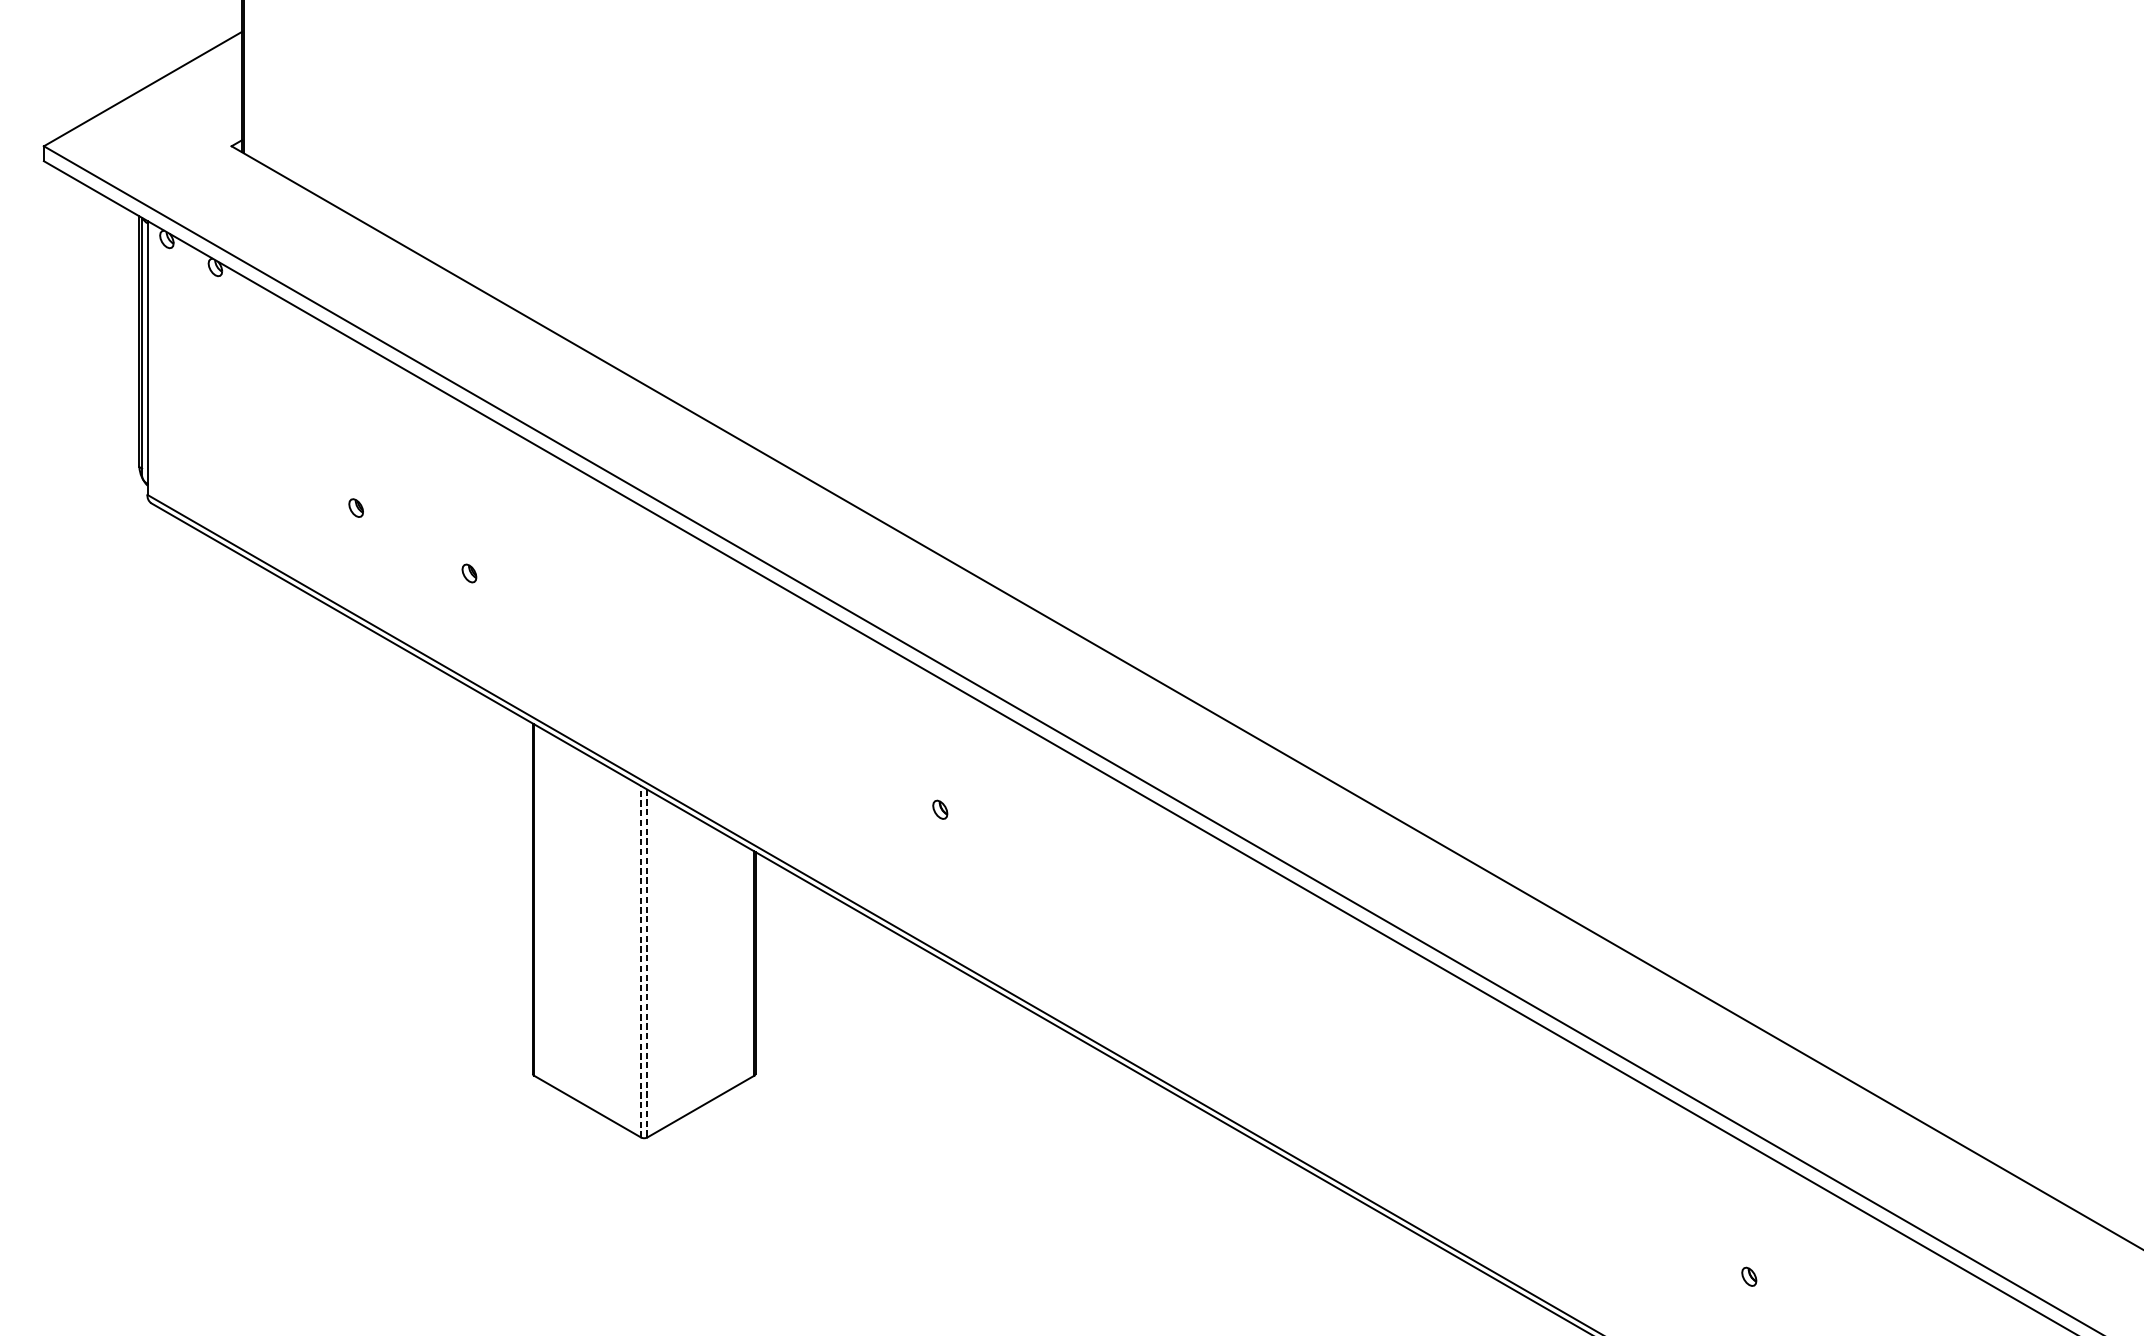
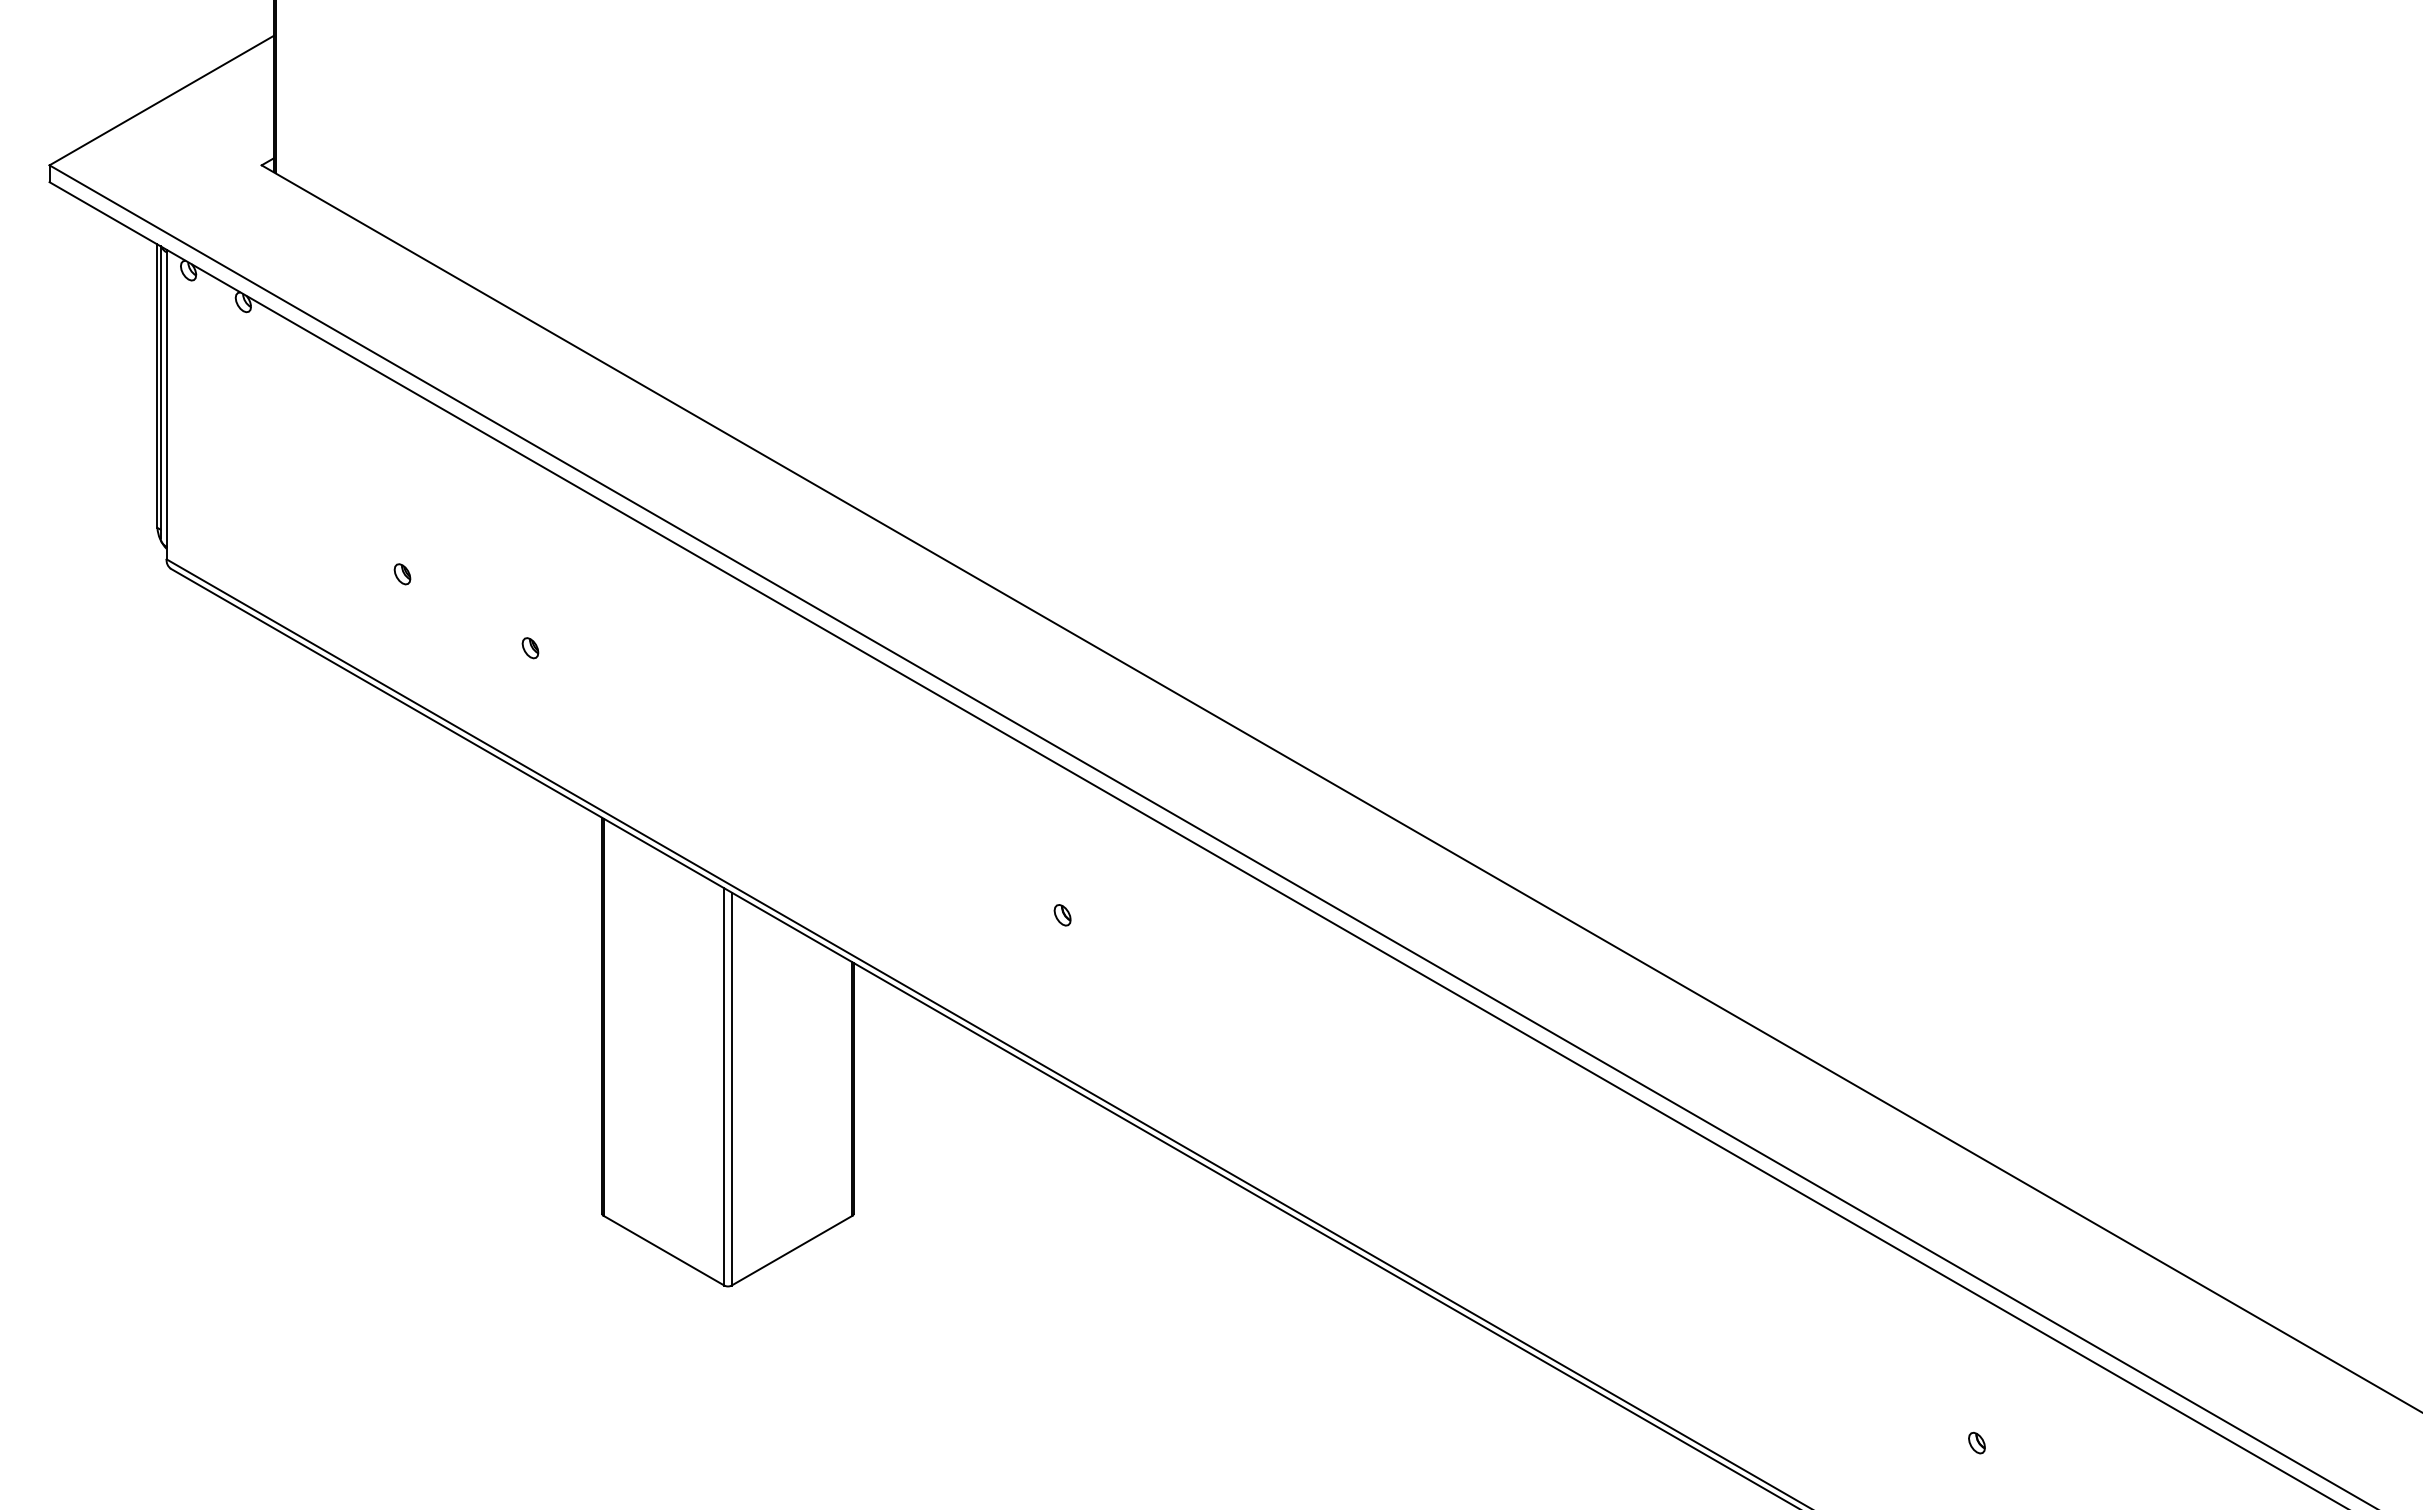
line: (641, 961) -> (724, 1086), dashed -> solid
line: (647, 963) -> (731, 1089), dashed -> solid

